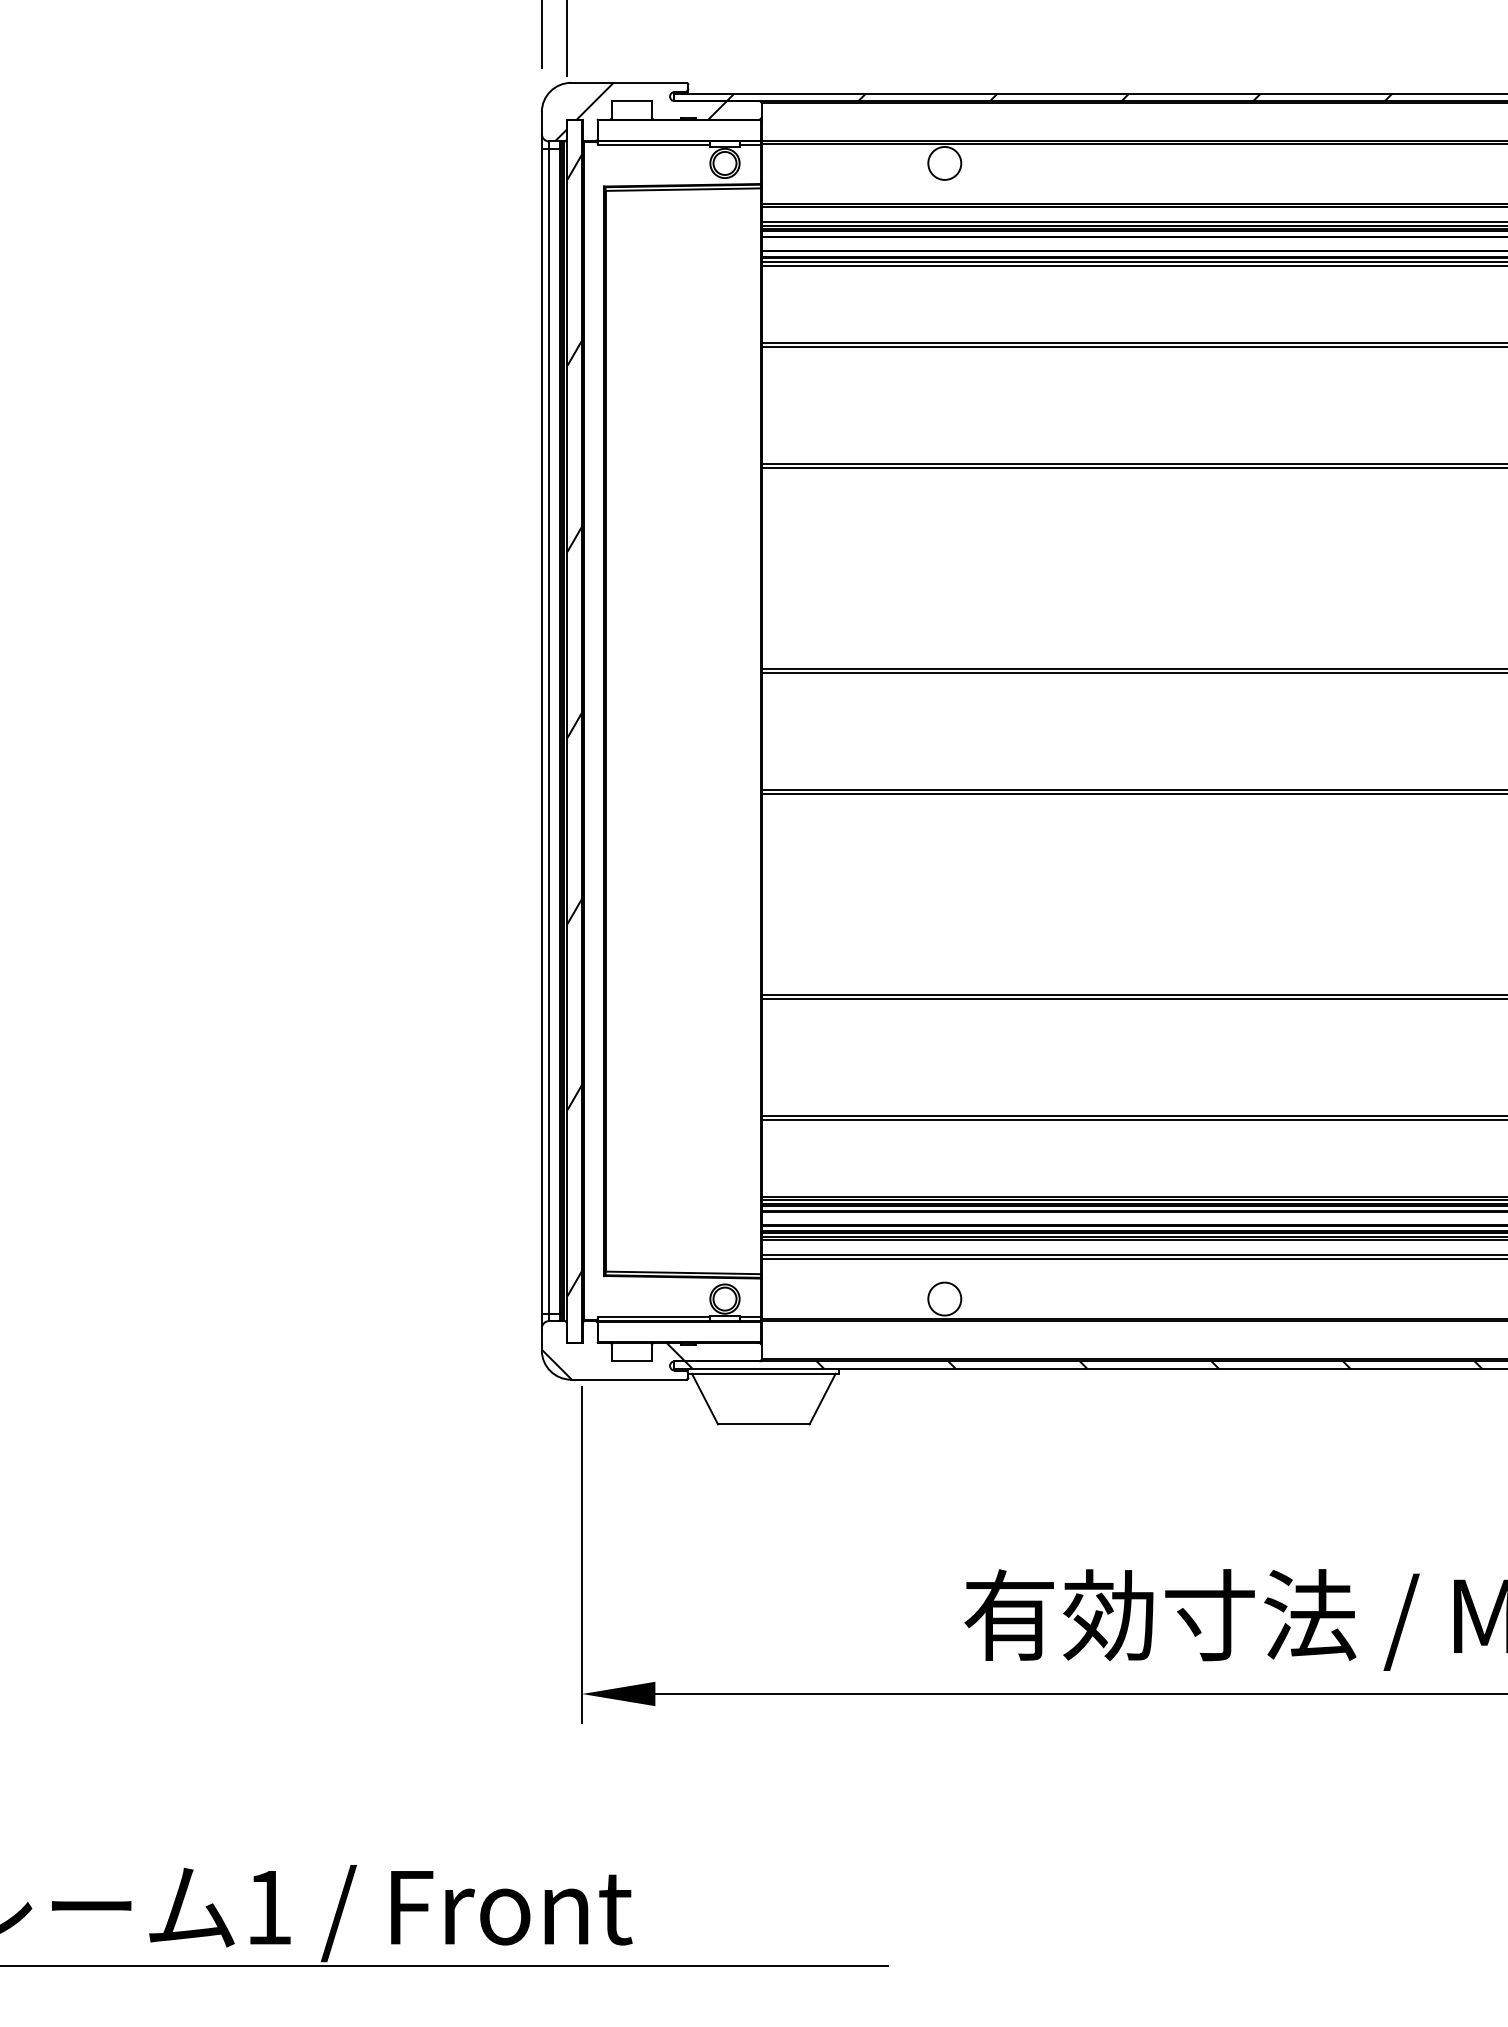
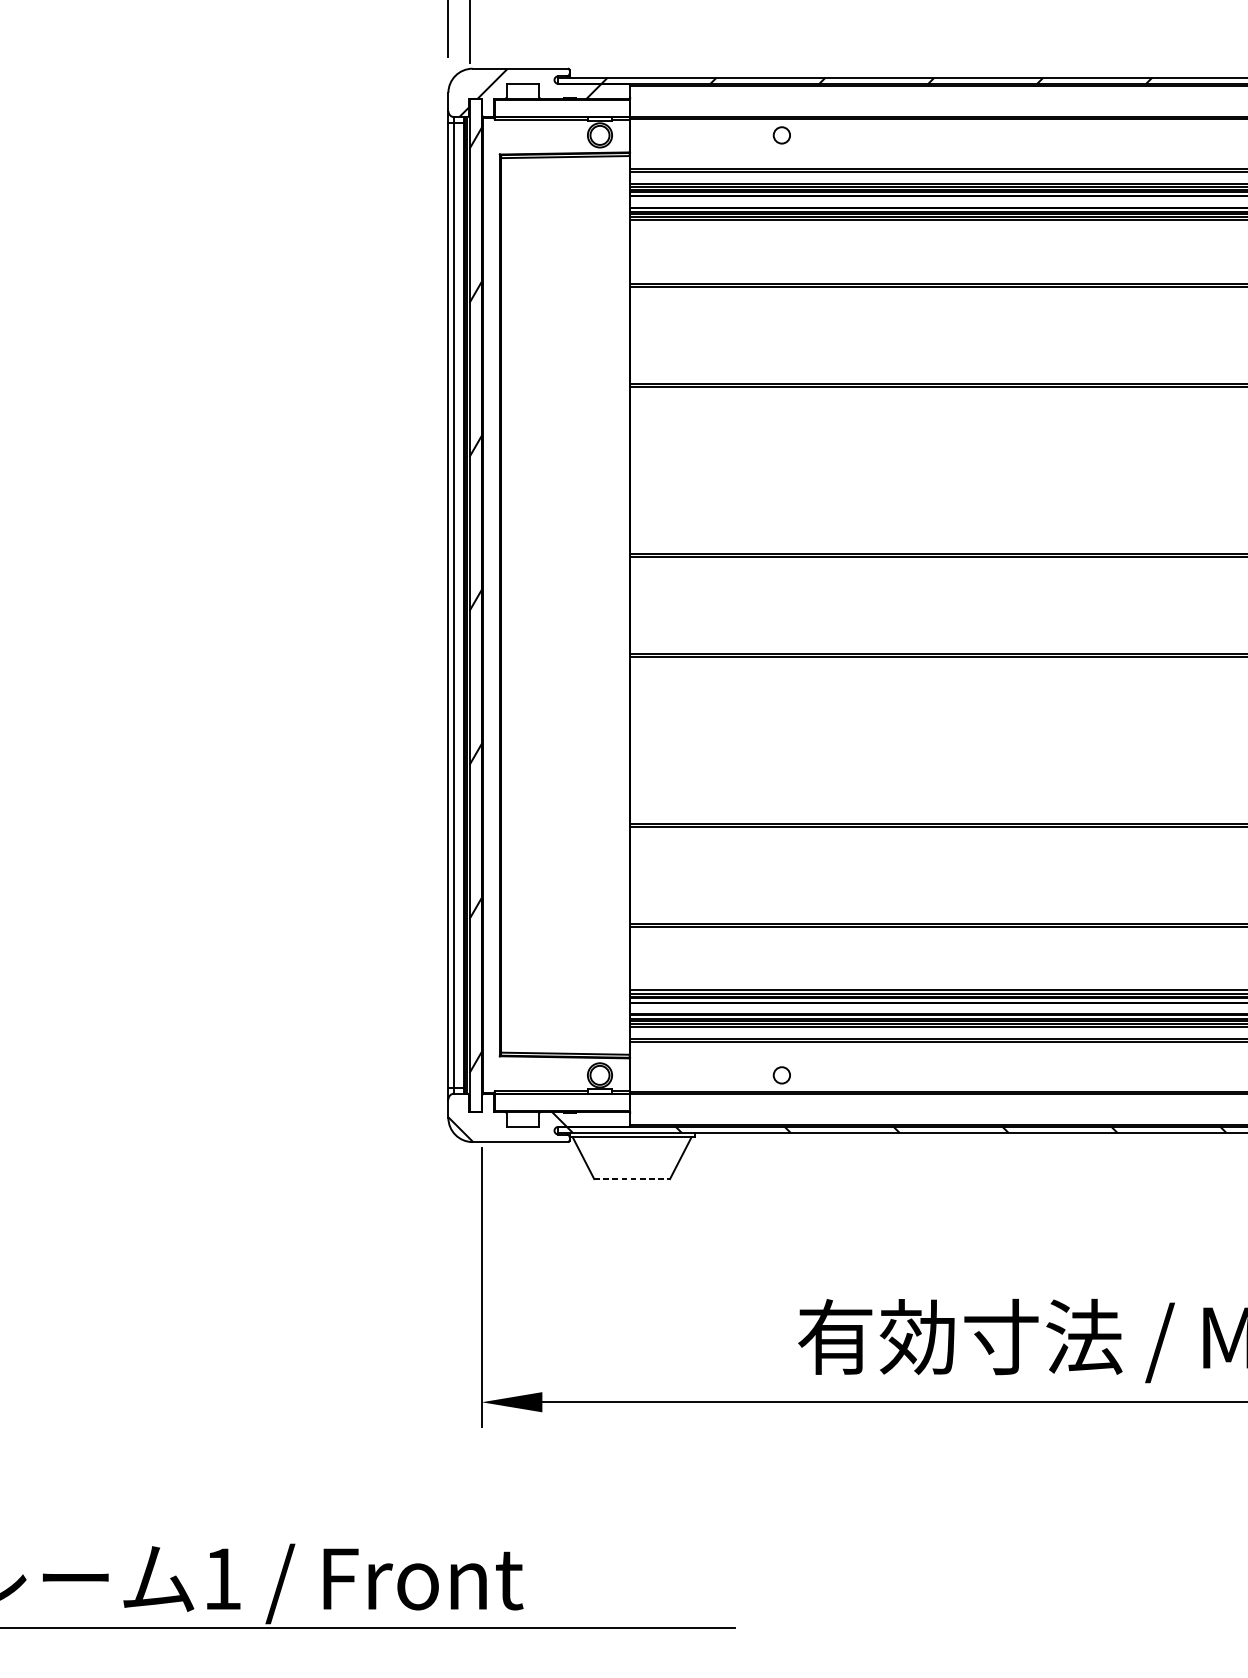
circle: (944, 162) -> (781, 134), size x0.6
circle: (944, 1298) -> (781, 1074), size x0.6
line: (763, 1424) -> (631, 1179), solid -> dashed

